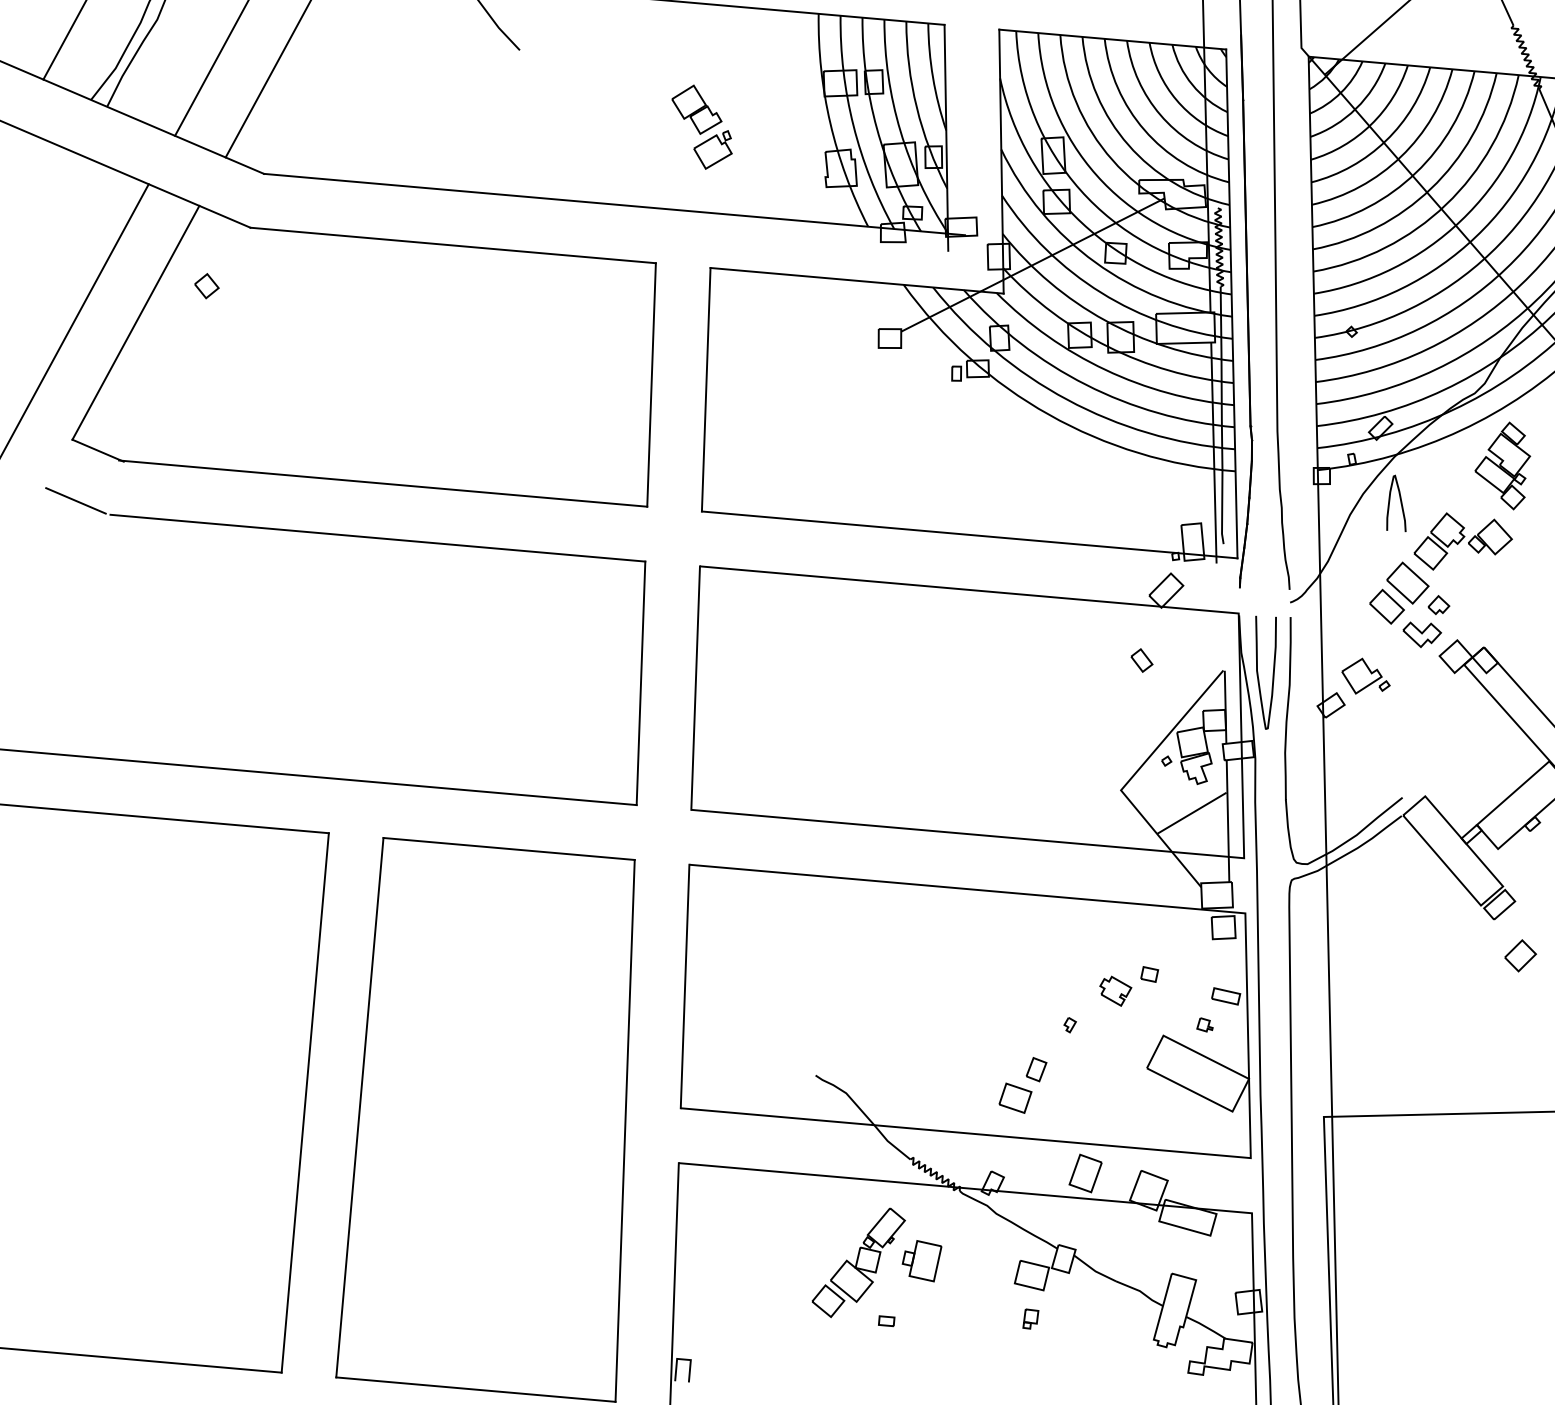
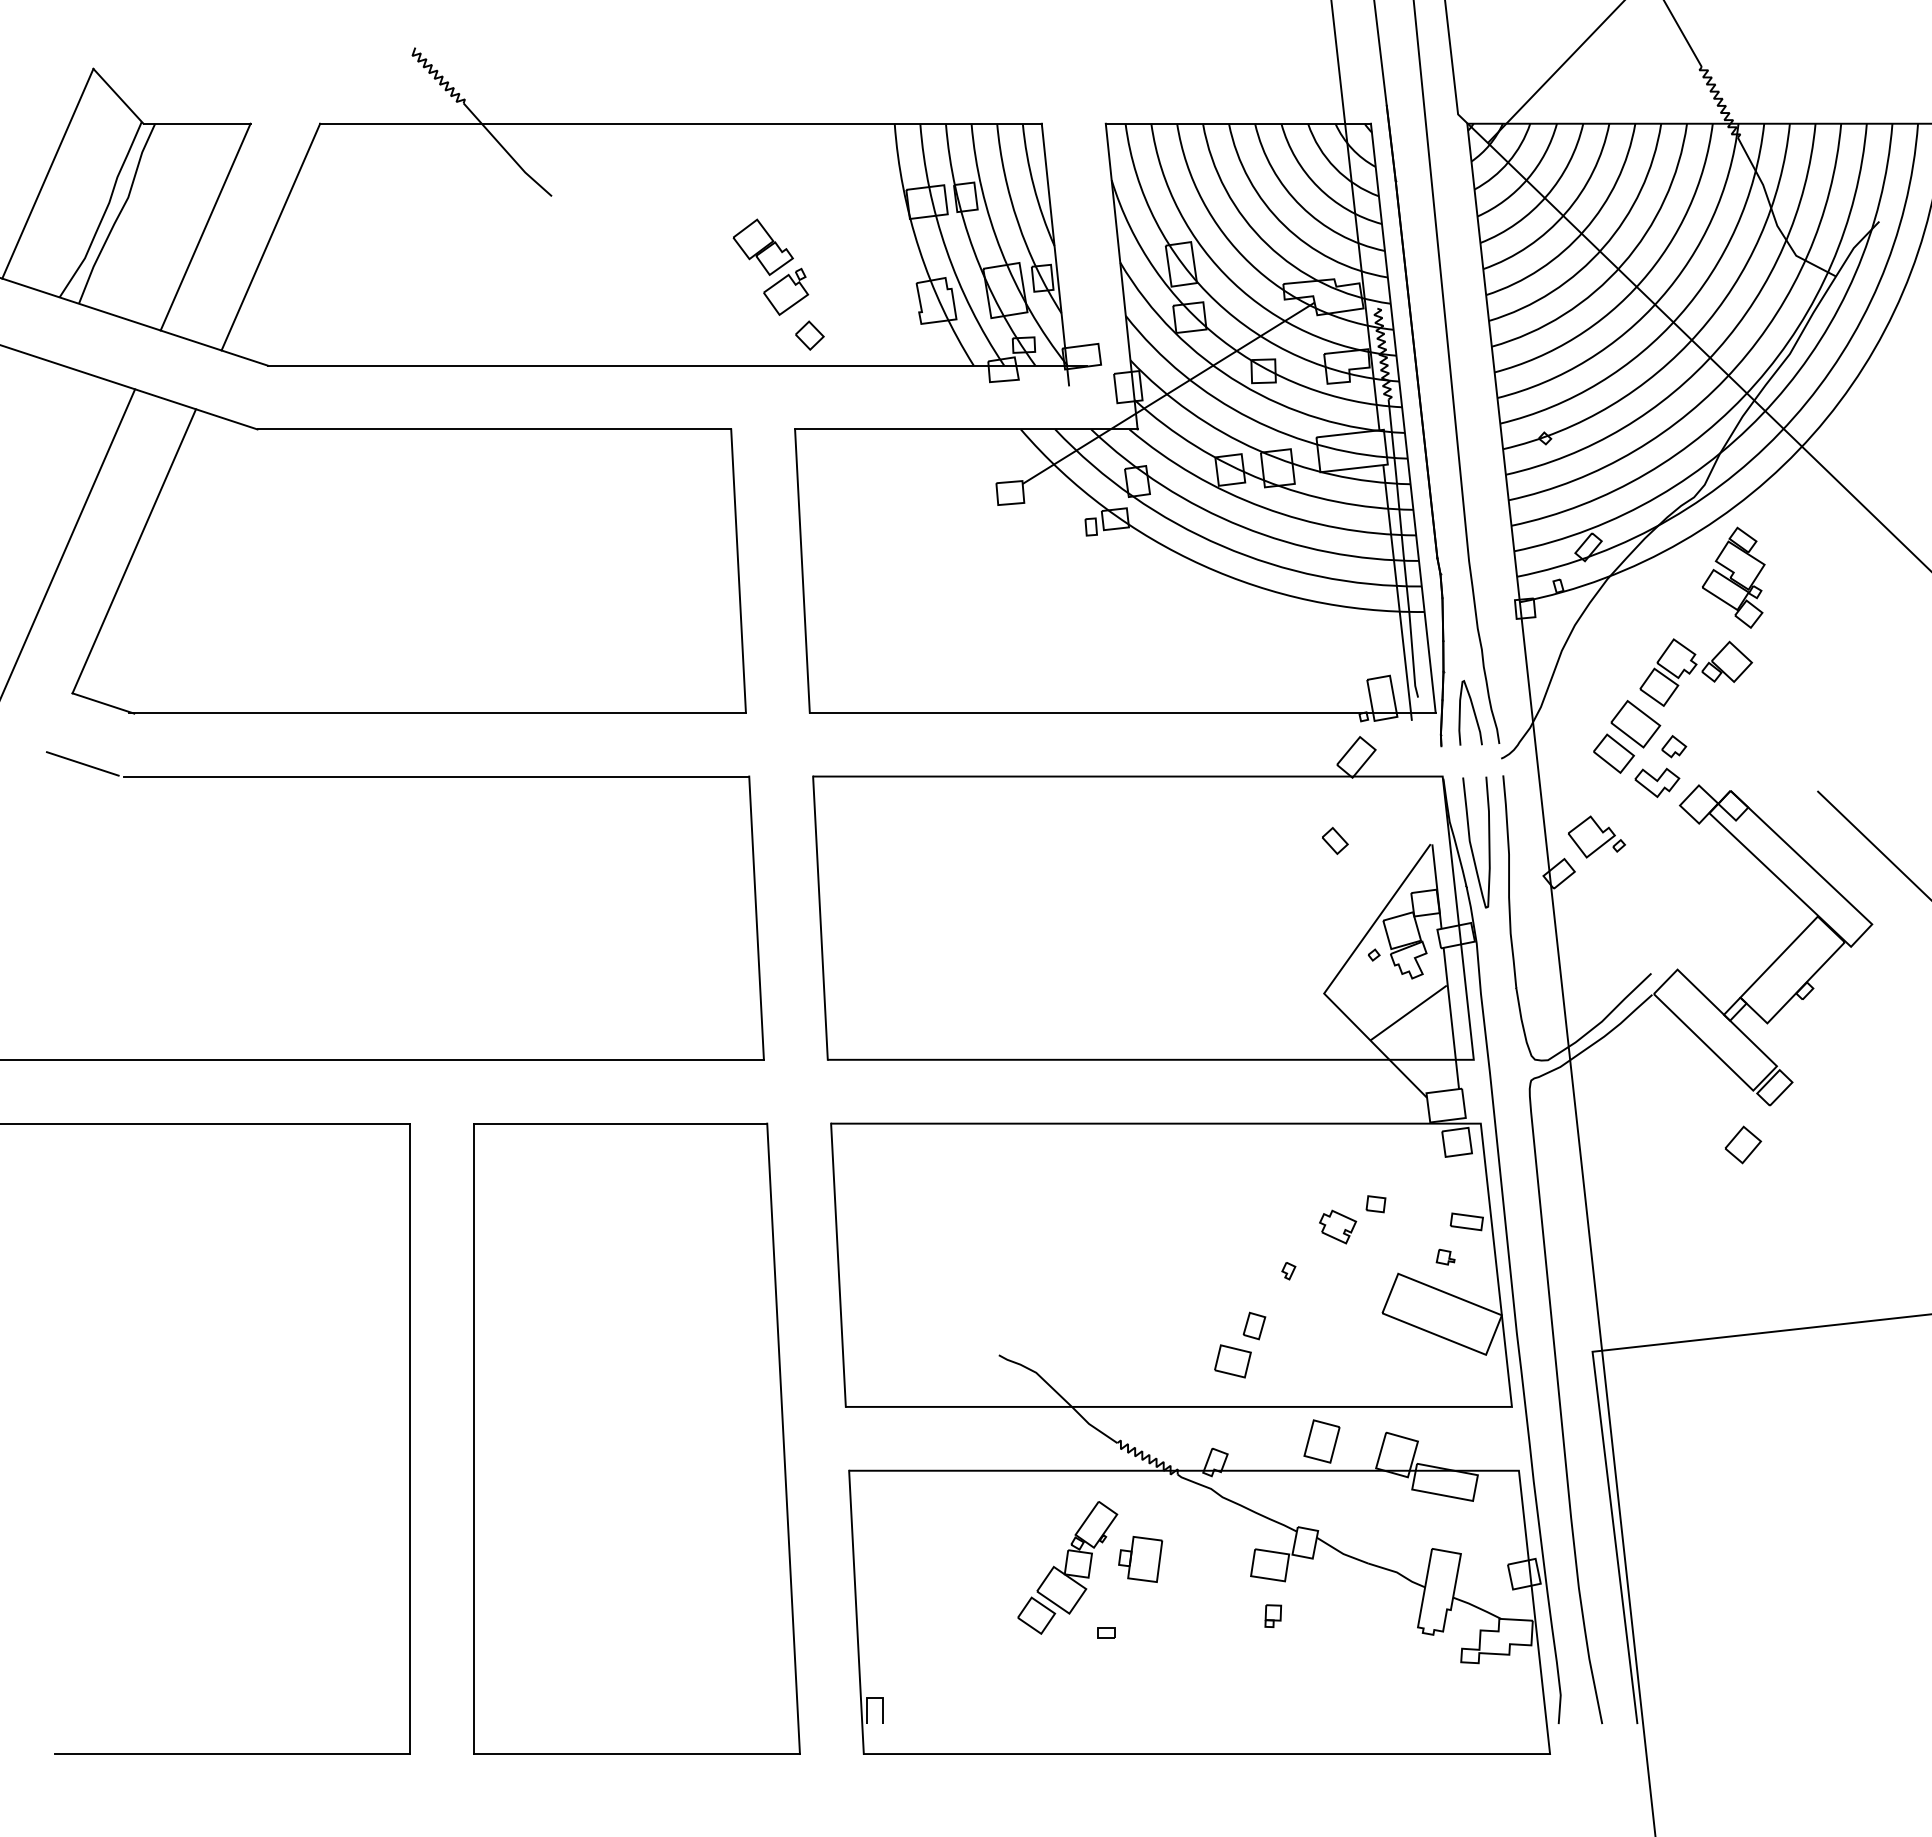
part: (206, 286) -> (809, 335), moved
curve: (1400, 503) -> (1473, 712), moved
part: (1520, 955) -> (1743, 1144), moved

